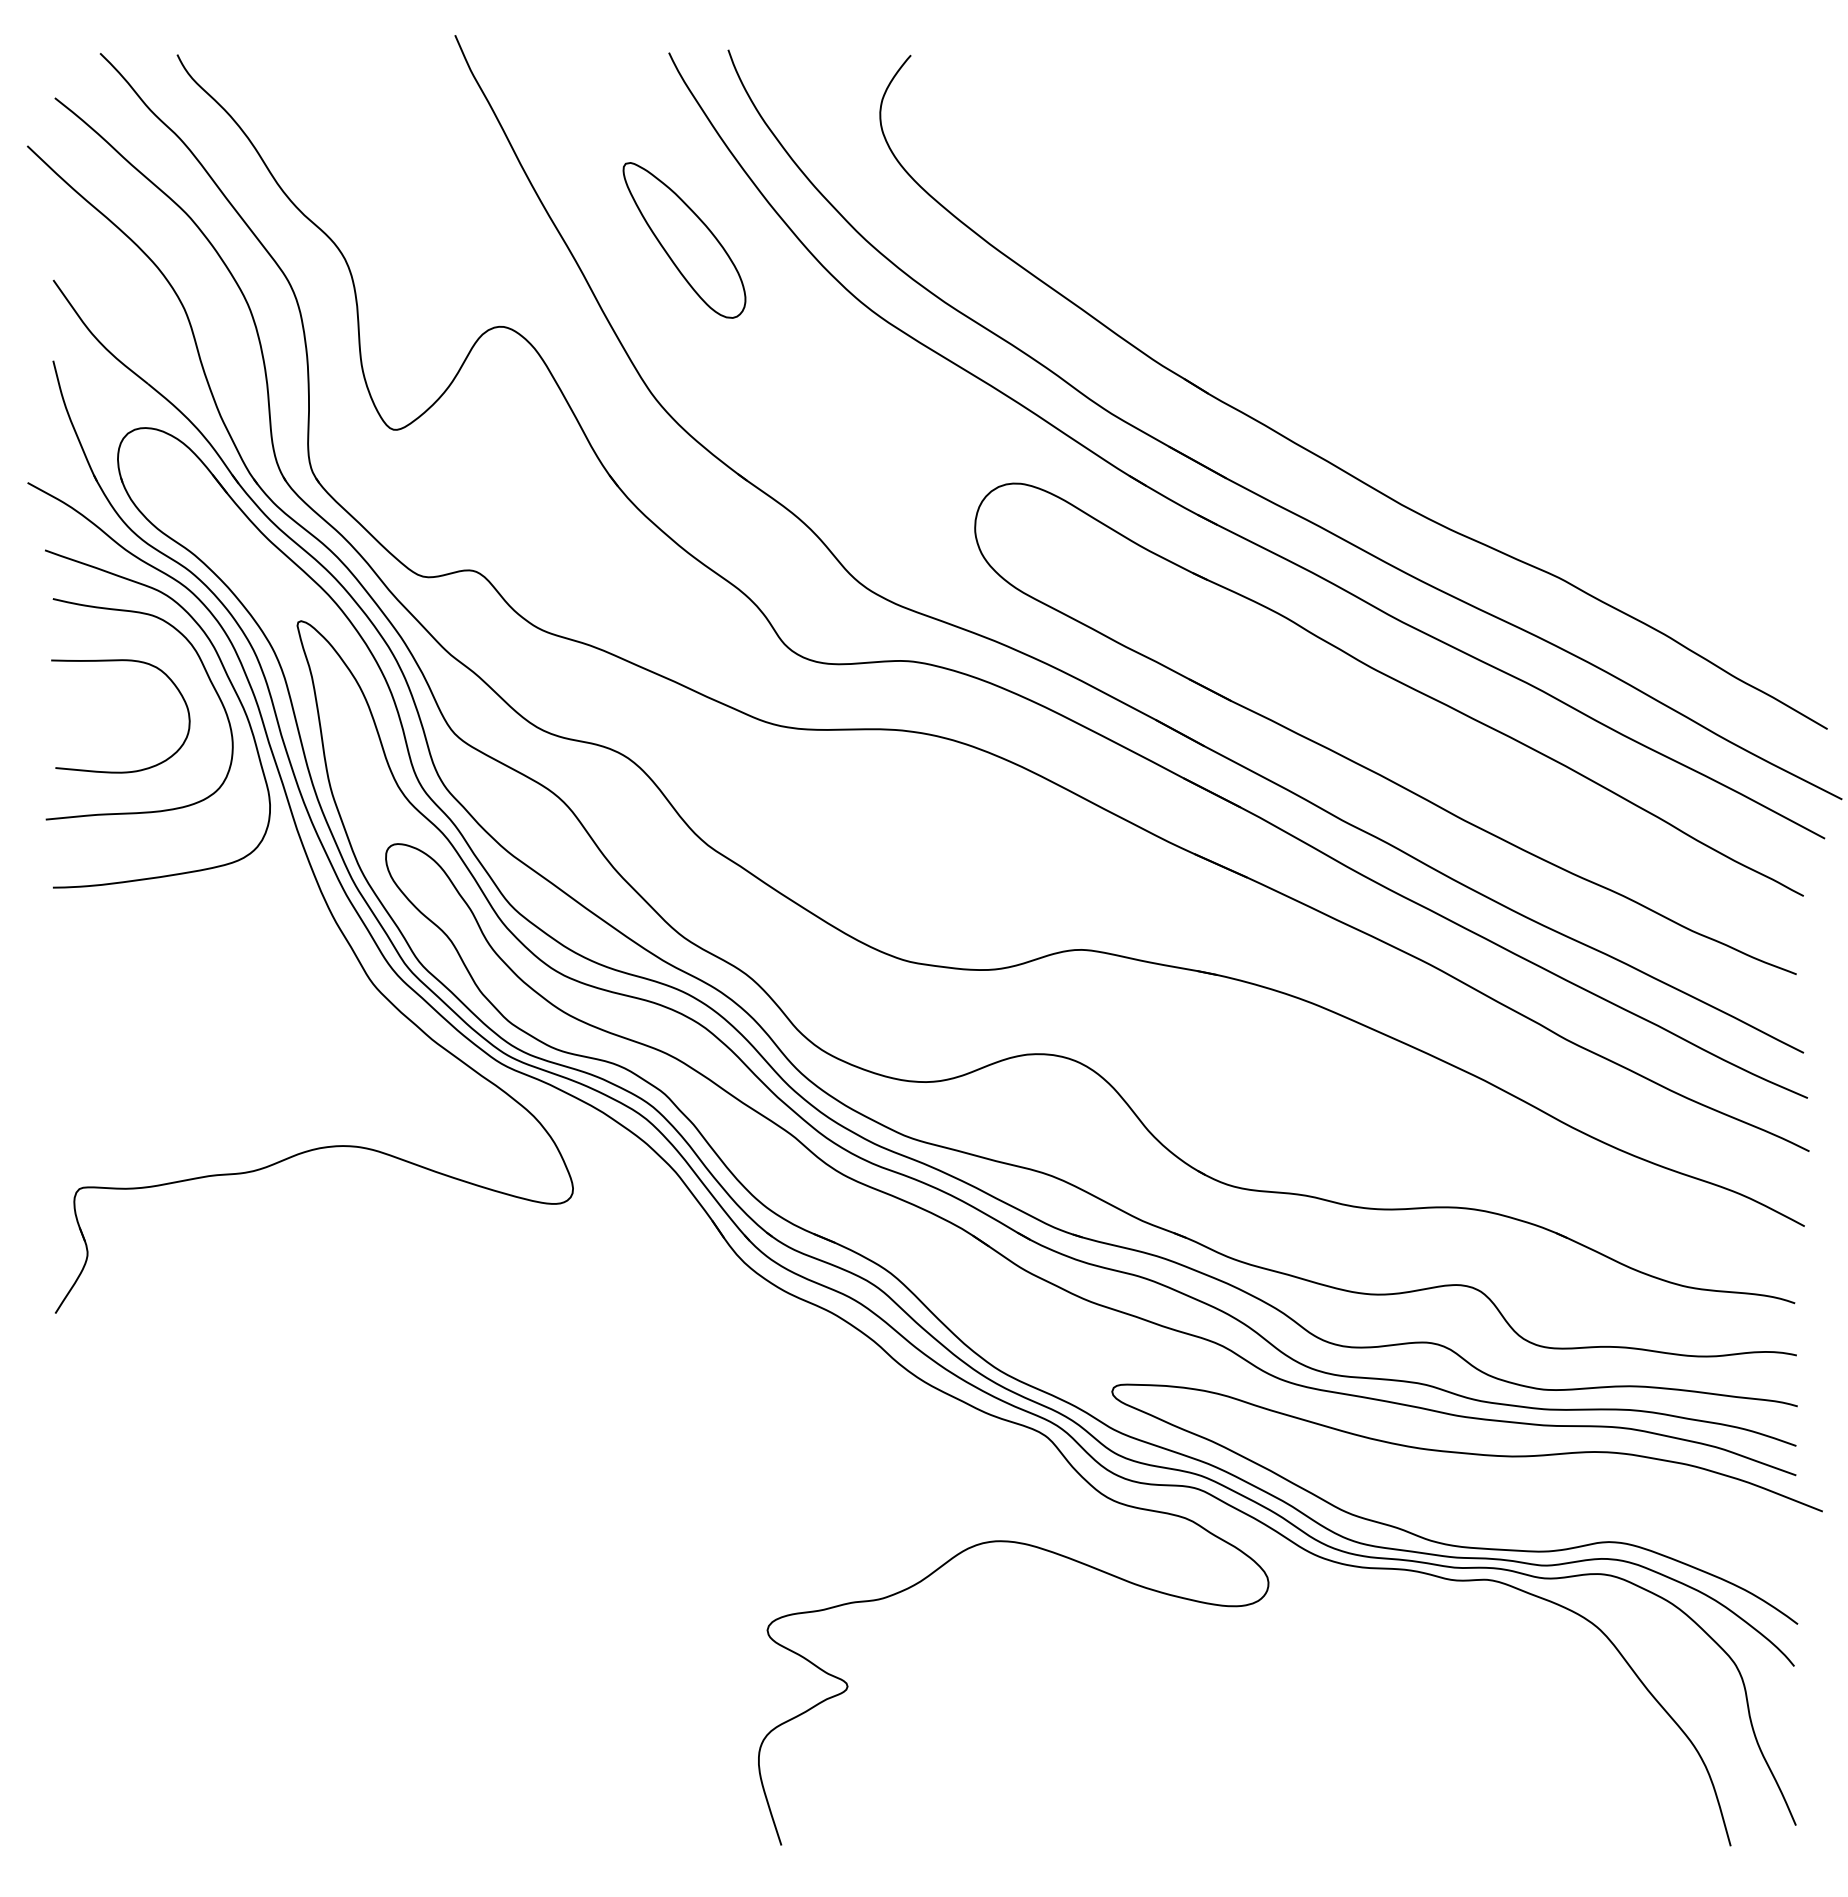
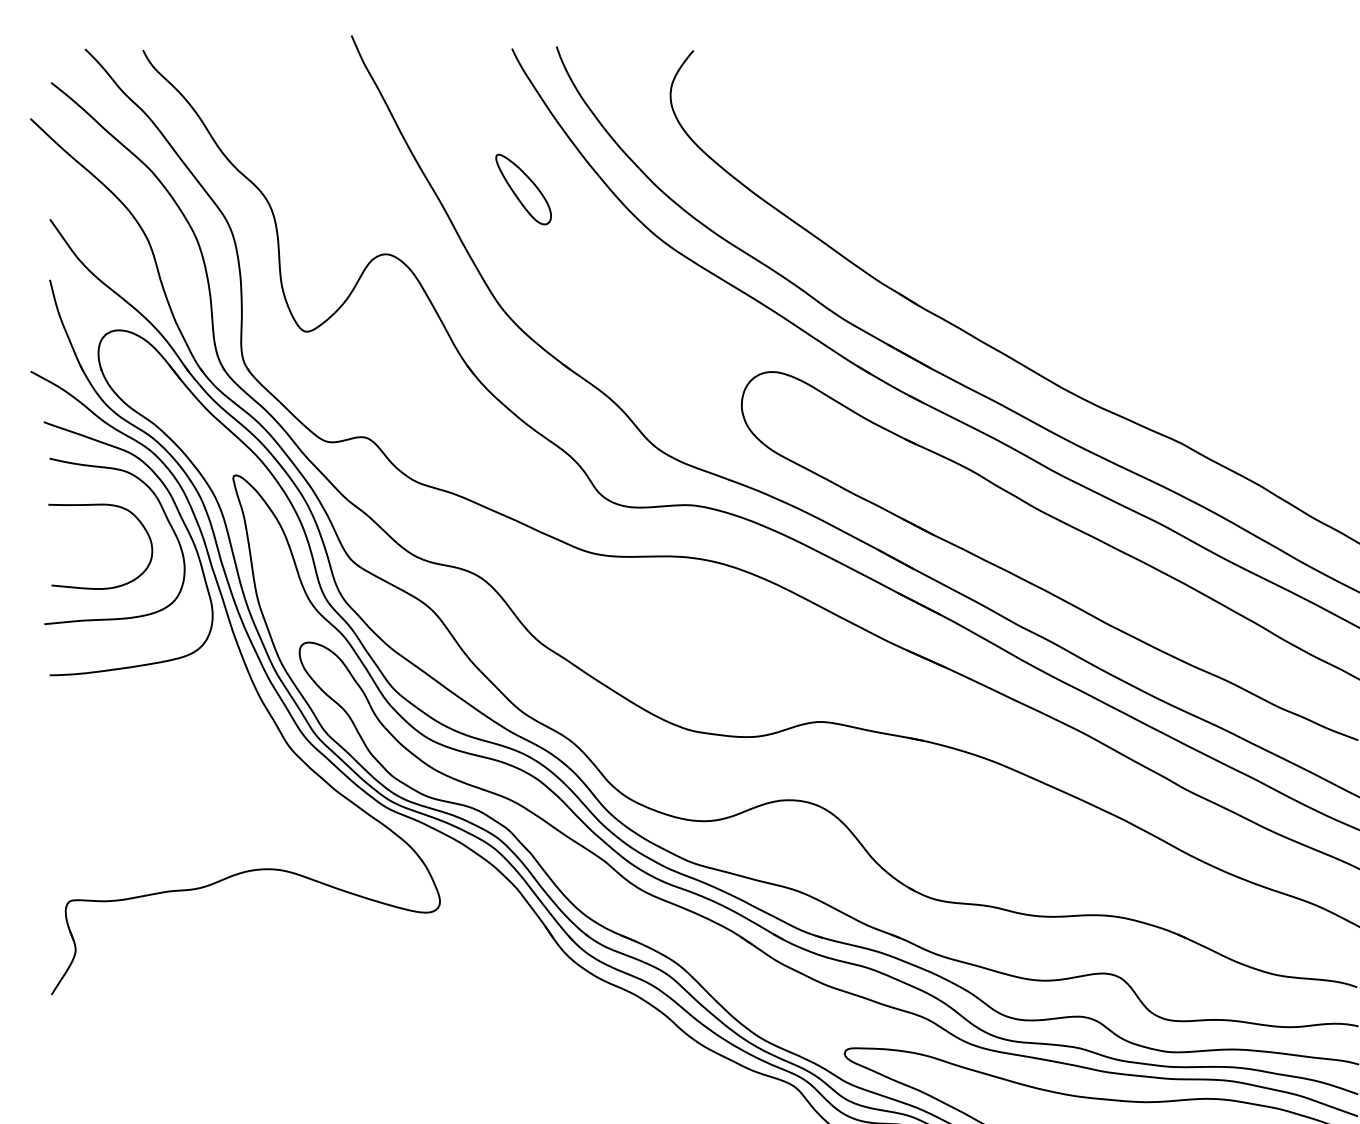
part: (684, 240) -> (523, 189), size x0.6

